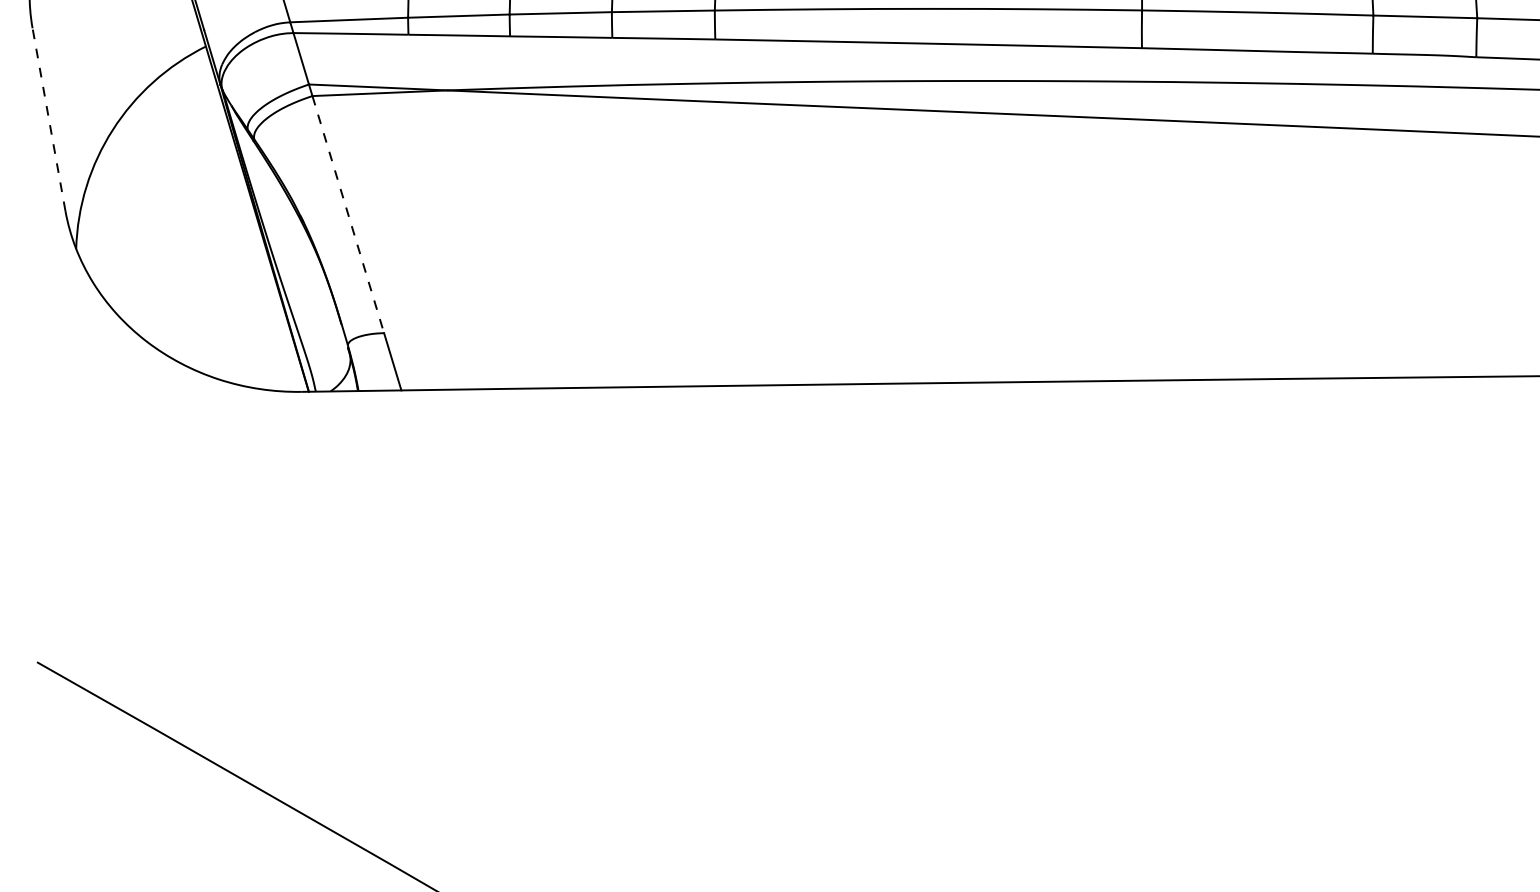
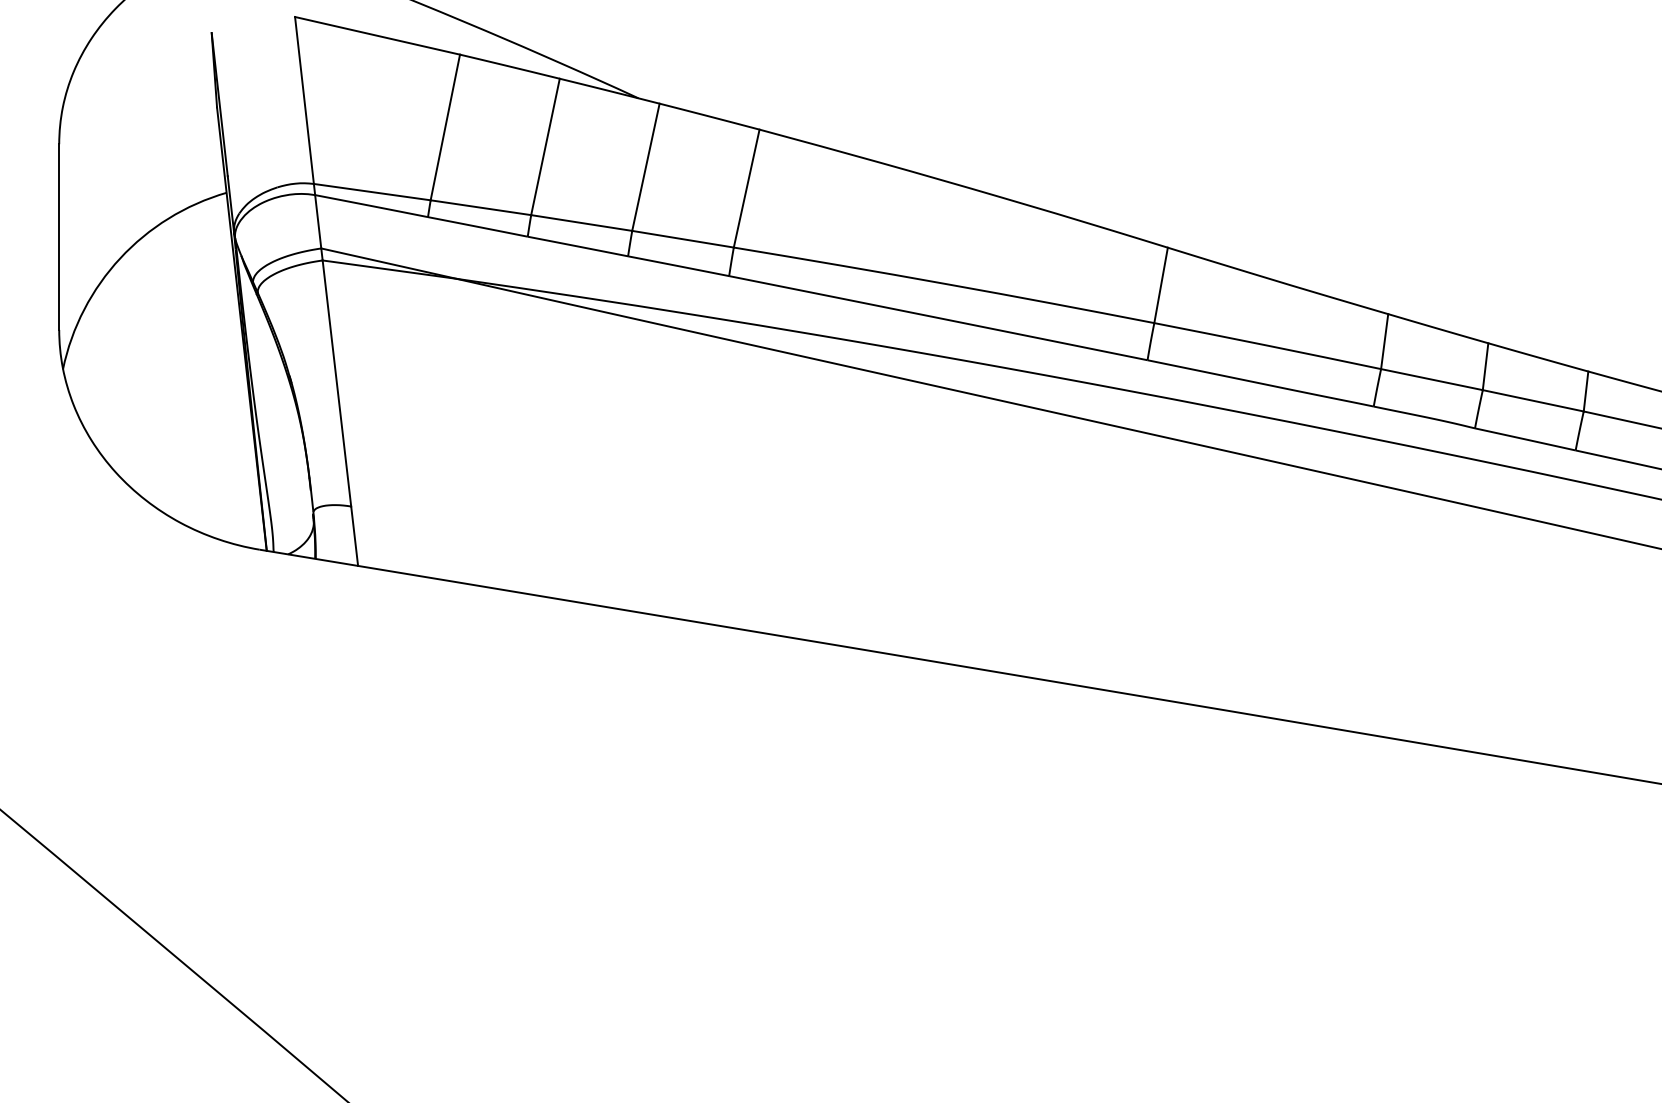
line: (49, 120) -> (59, 237), dashed -> solid
line: (347, 214) -> (336, 383), dashed -> solid

